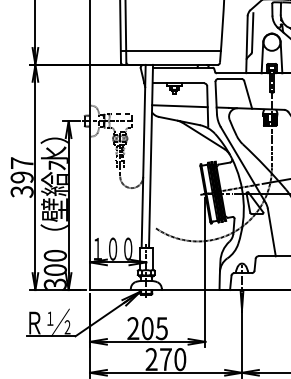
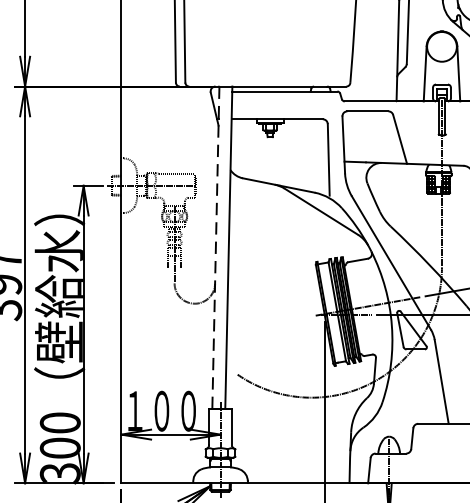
line: (170, 50) -> (263, 61), removed
line: (179, 106) -> (279, 159), removed
line: (143, 156) -> (215, 247), solid -> dashed

